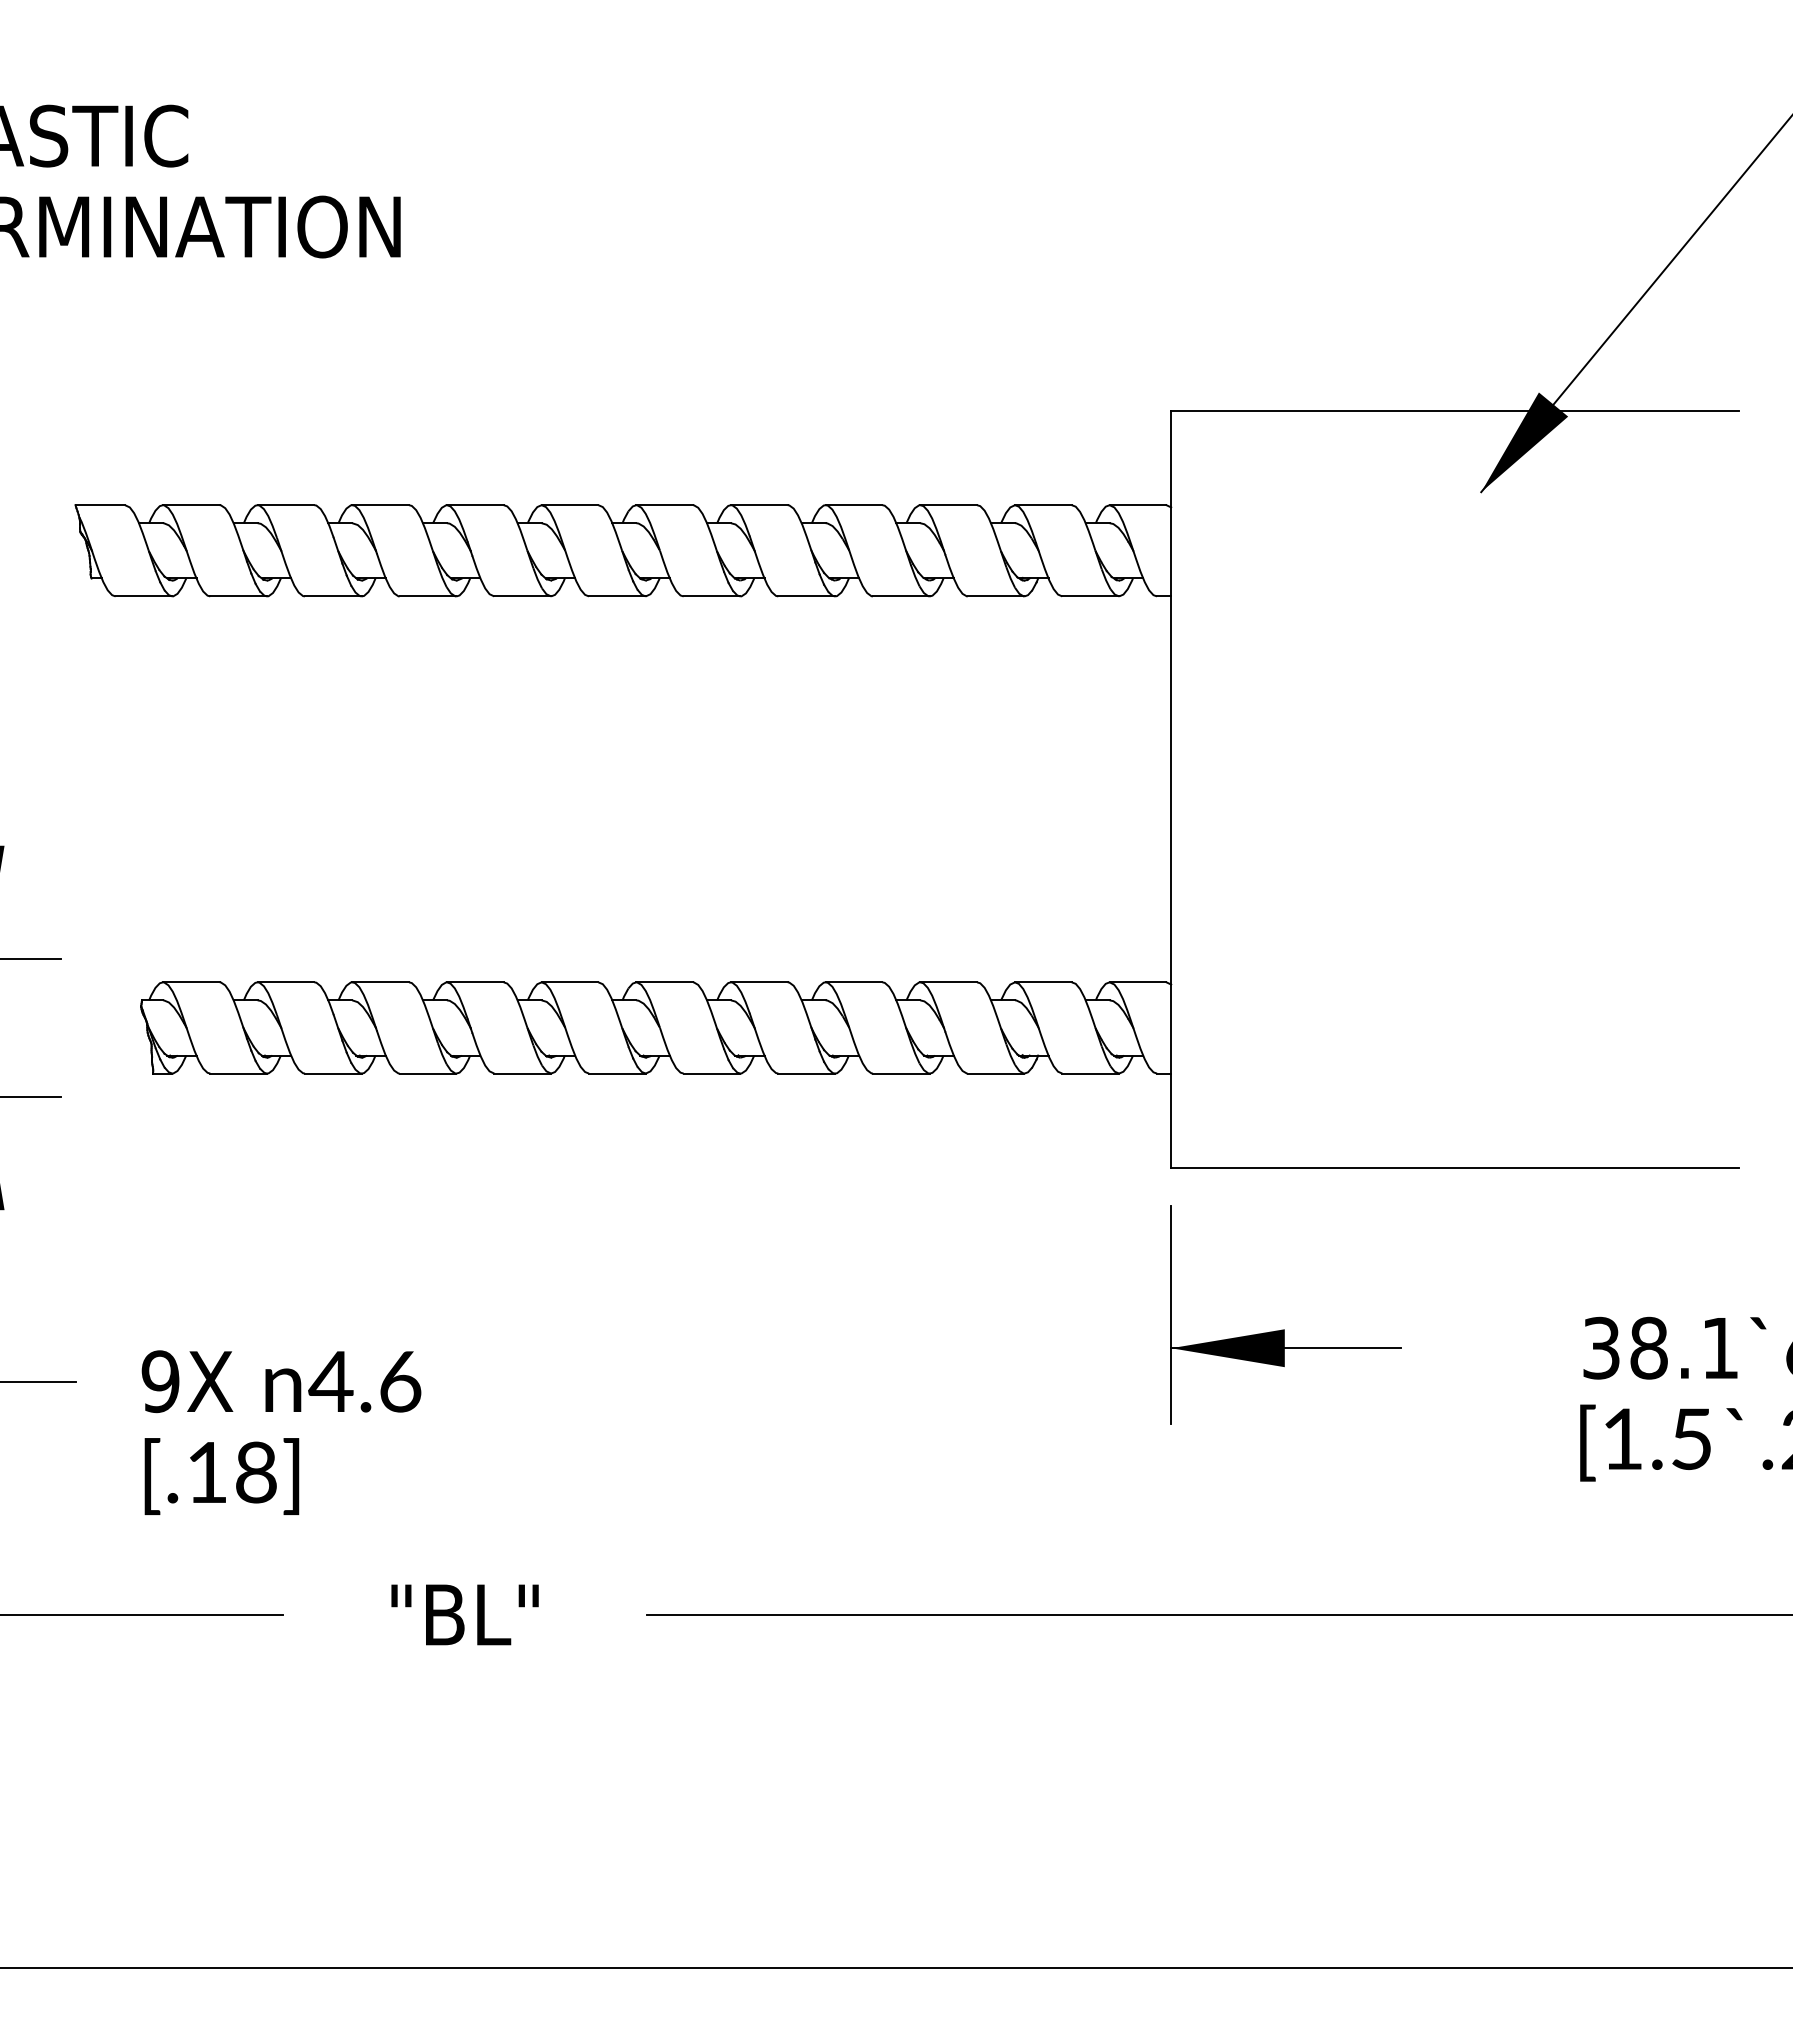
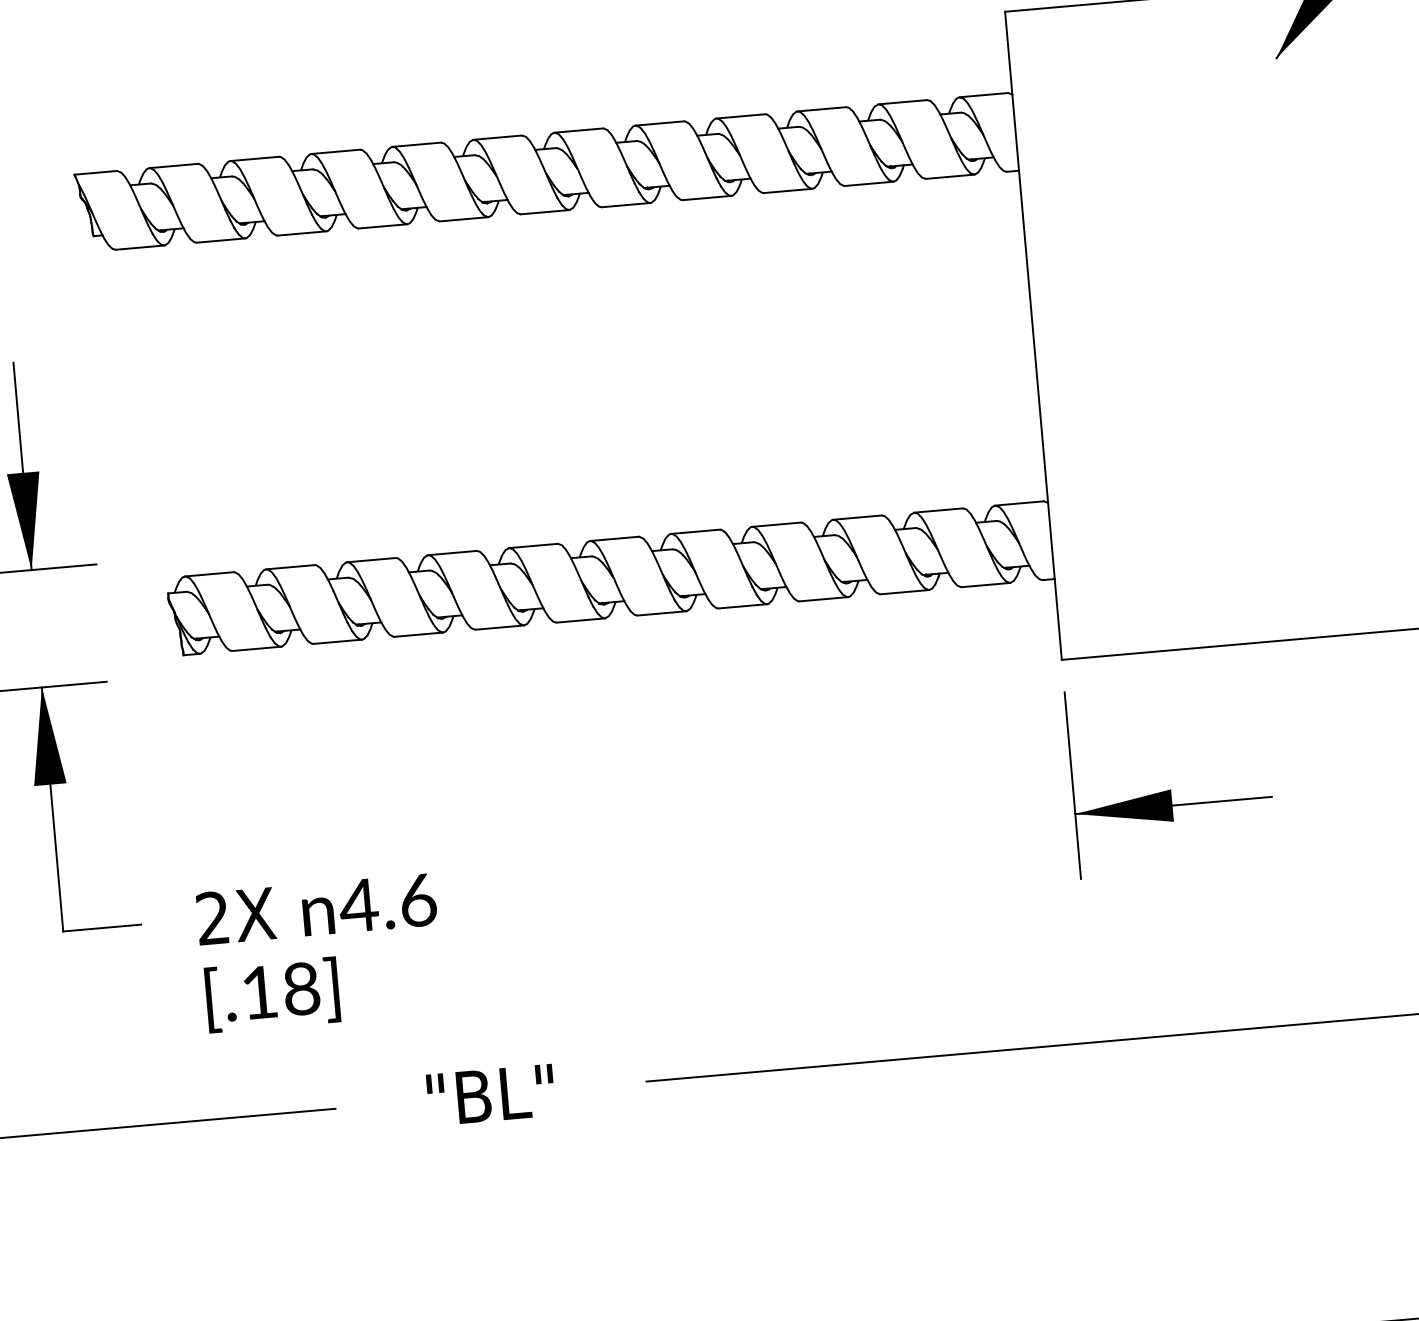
text: (160, 1381) -> (212, 918), 9X -> 2X

